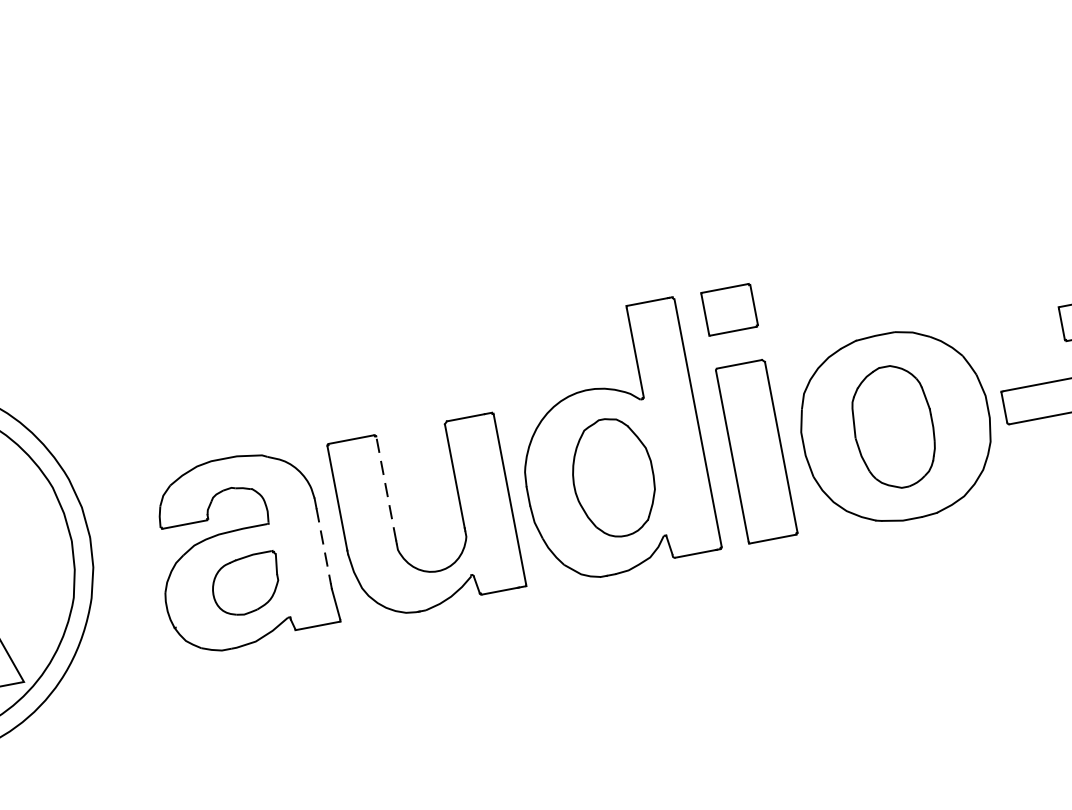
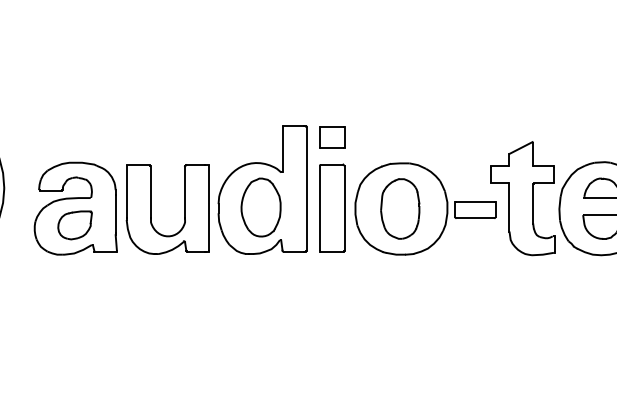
line: (387, 489) -> (151, 192), dashed -> solid
line: (323, 545) -> (115, 213), dashed -> solid

